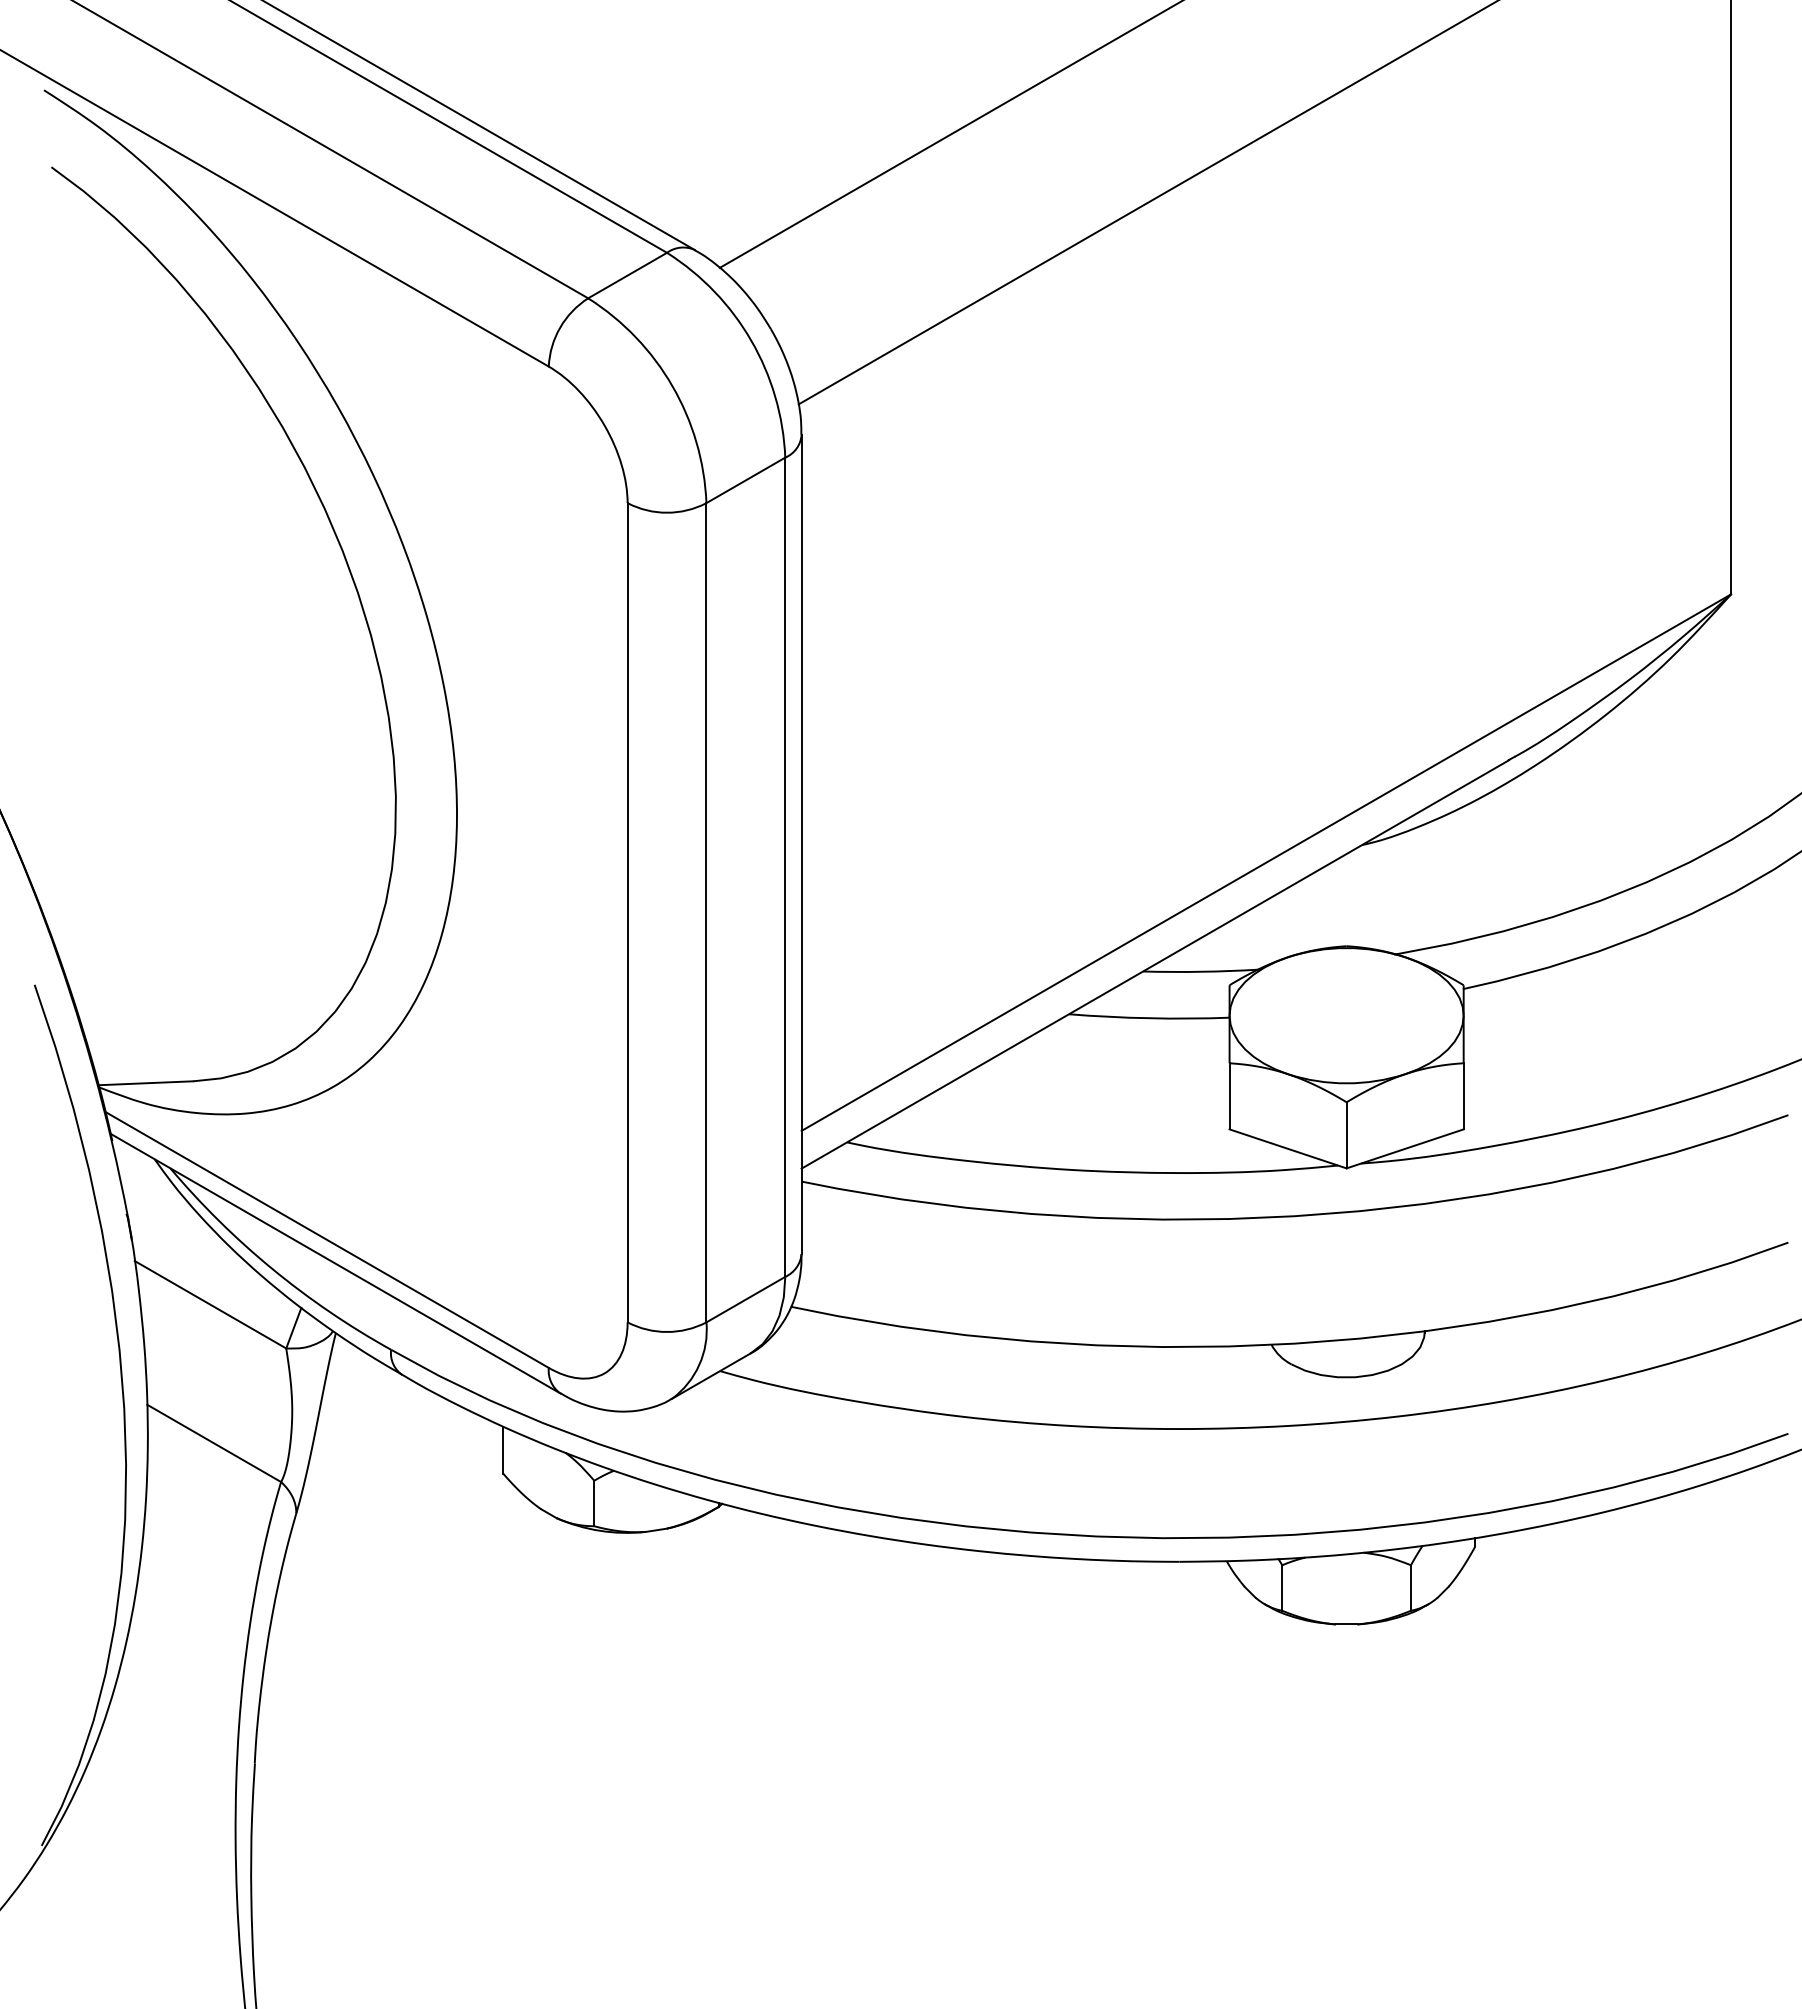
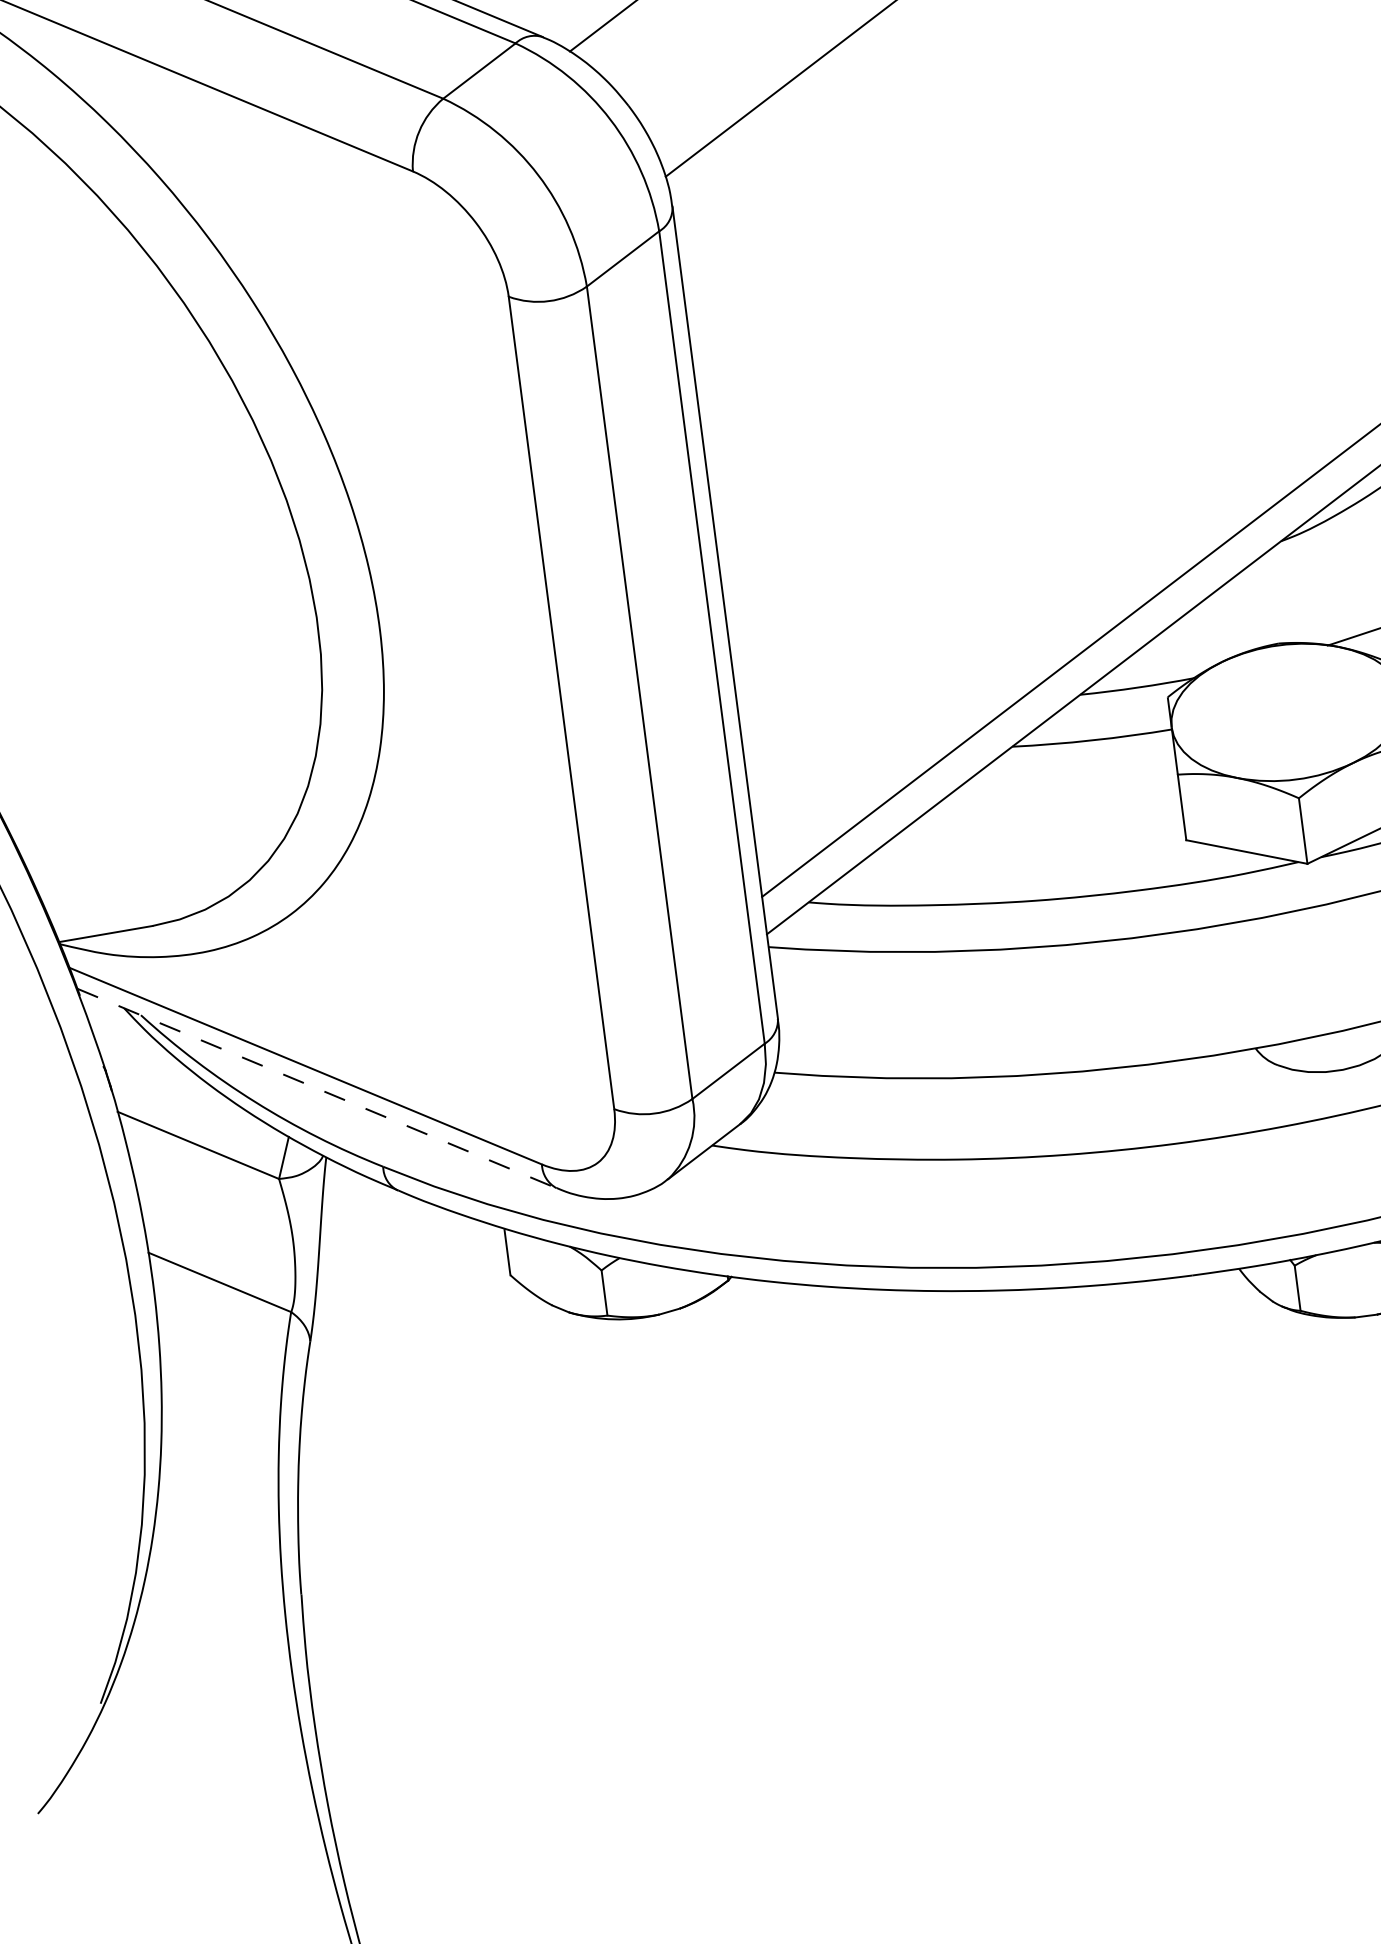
line: (335, 1263) -> (316, 1088), solid -> dashed

